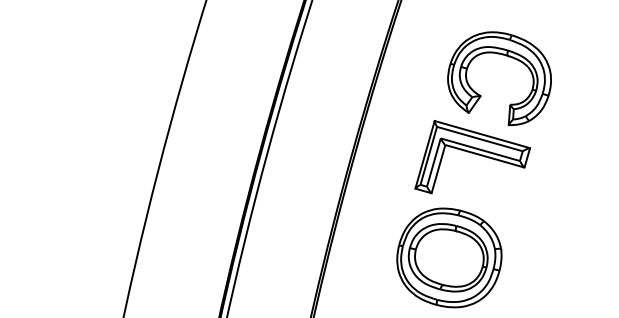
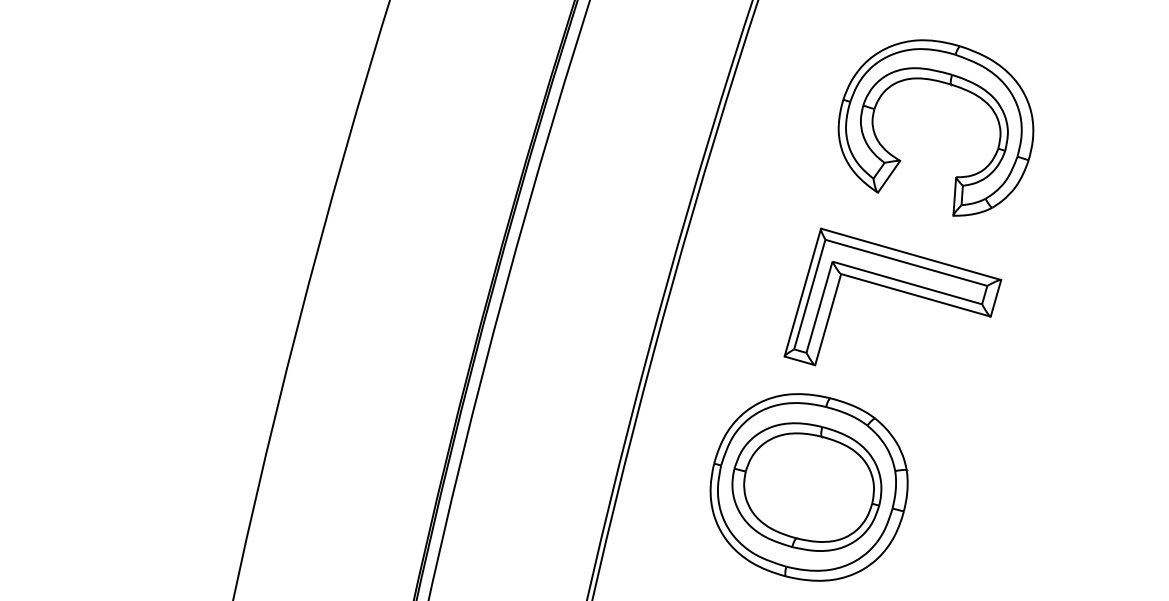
part: (505, 56) -> (947, 86), moved
part: (449, 257) -> (809, 486), moved

